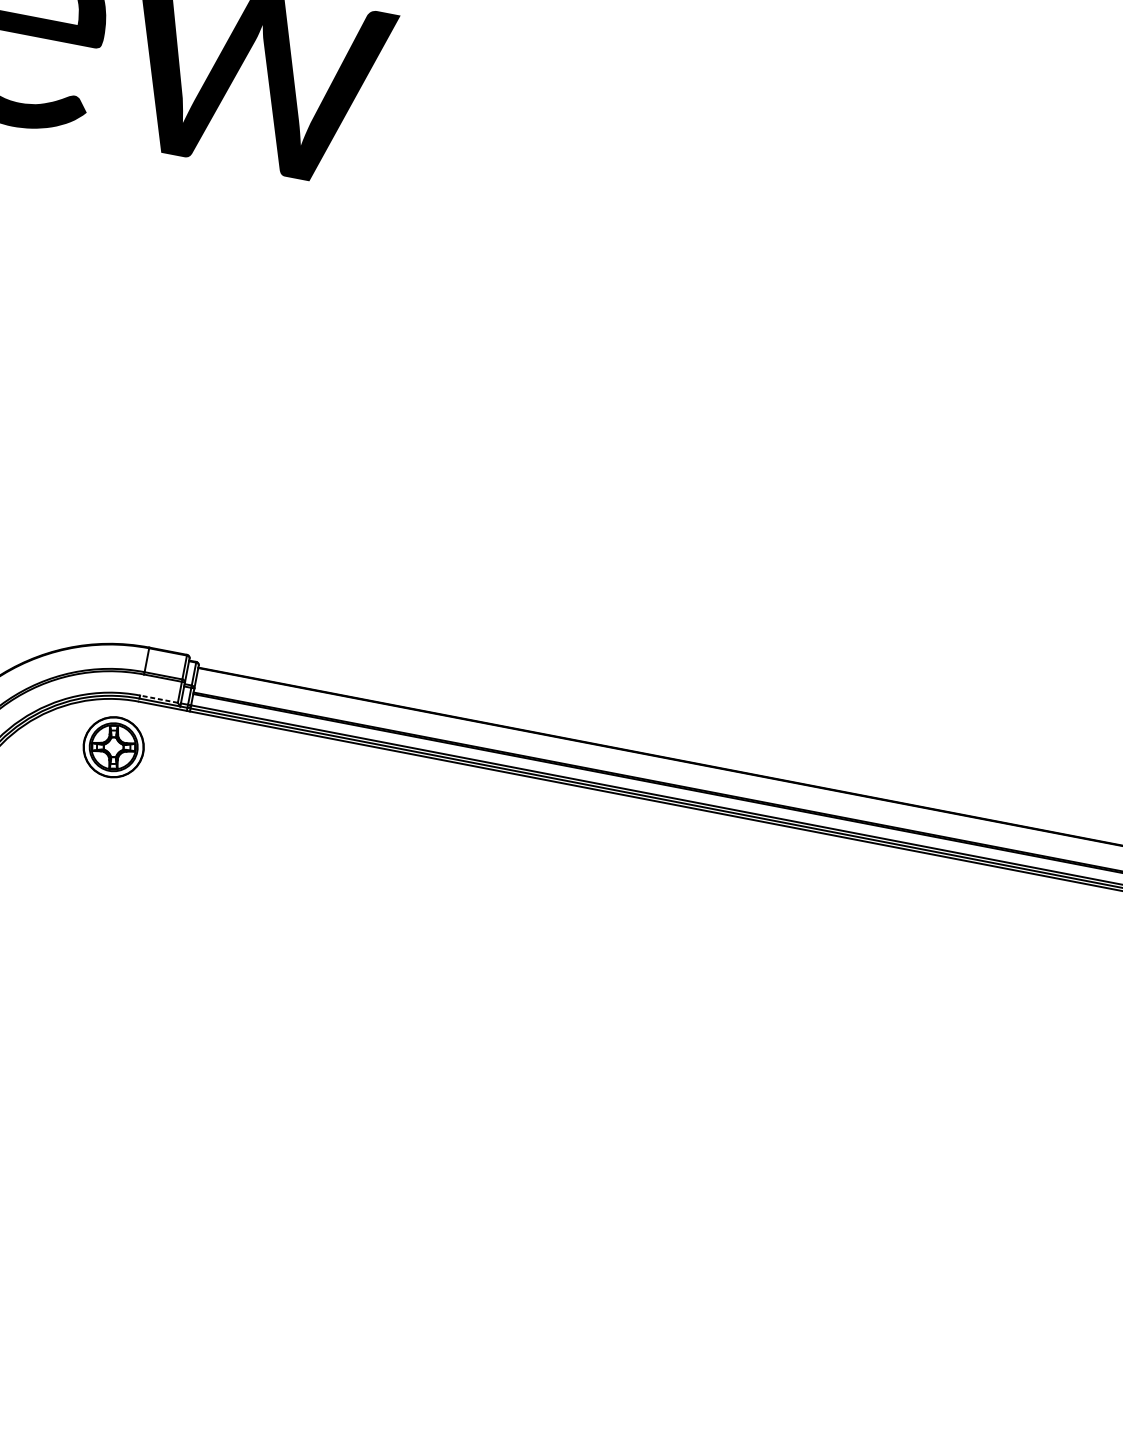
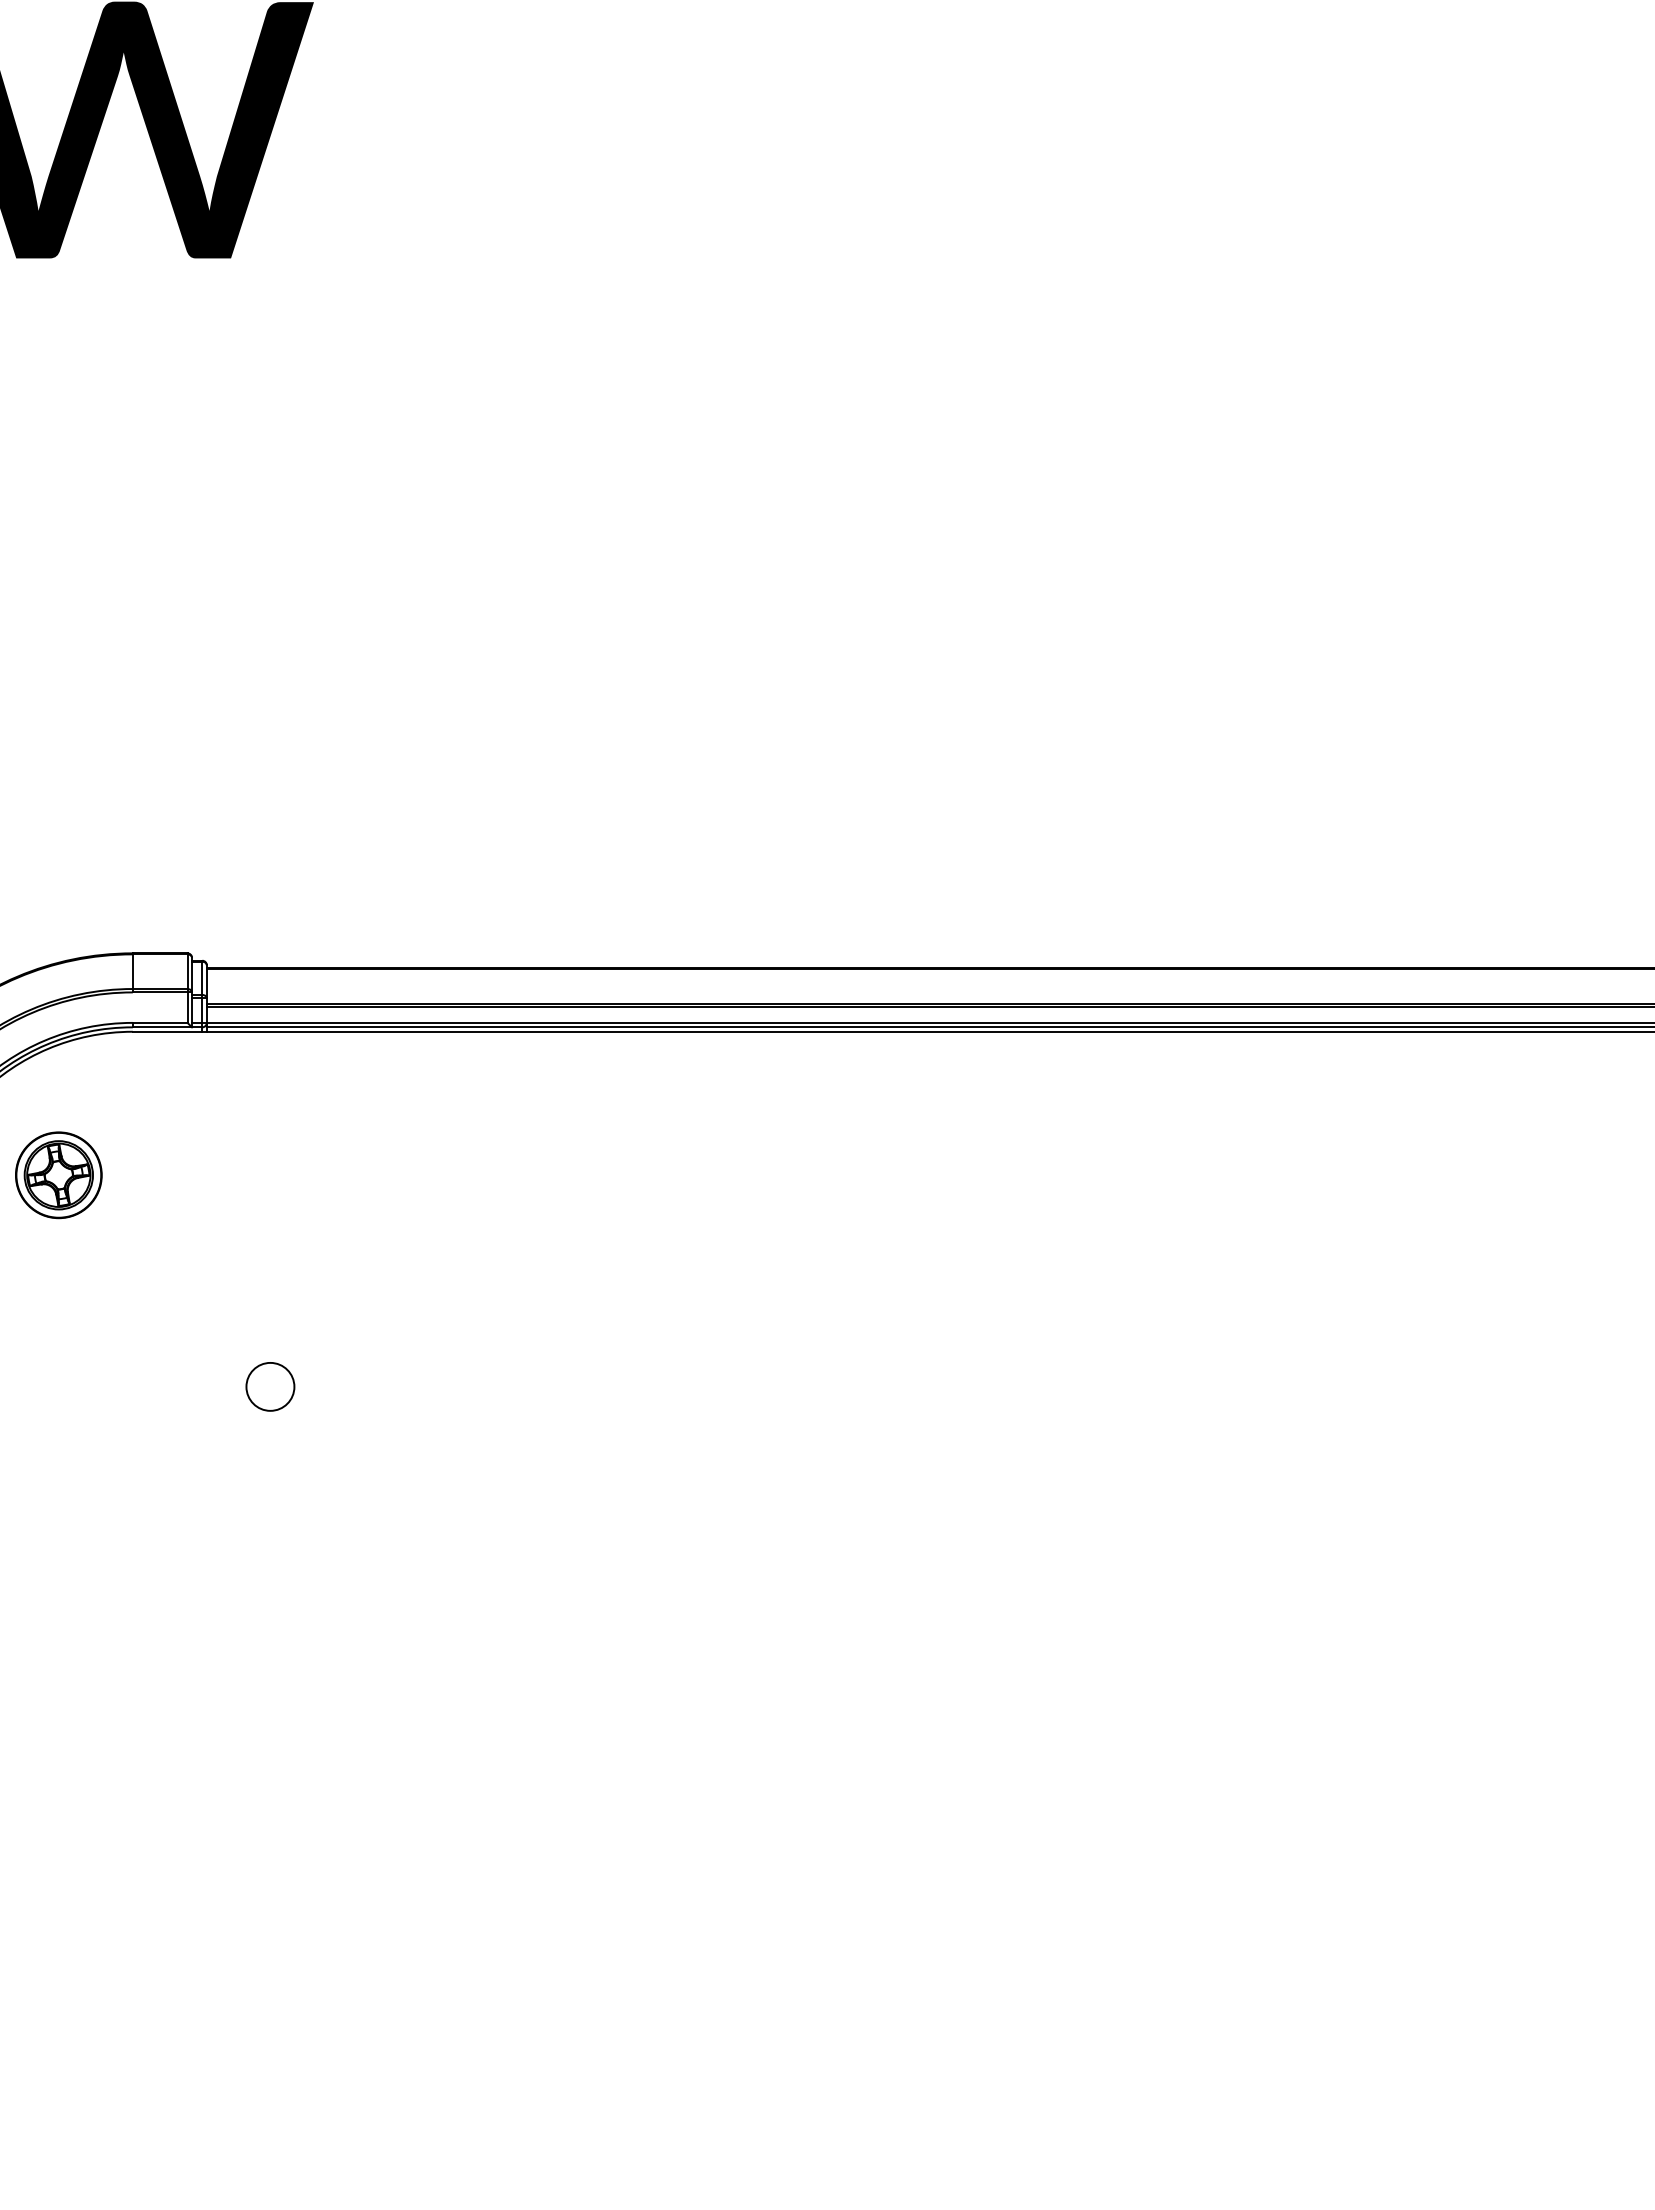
line: (158, 698) -> (159, 1022), dashed -> solid
part: (113, 747) -> (58, 1175), moved
circle: (186, 964) -> (270, 1386), added

